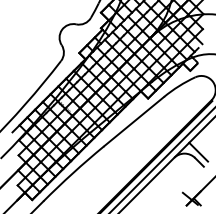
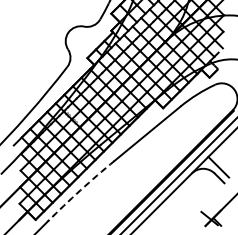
arc: (73, 173) -> (80, 190), solid -> dashed

